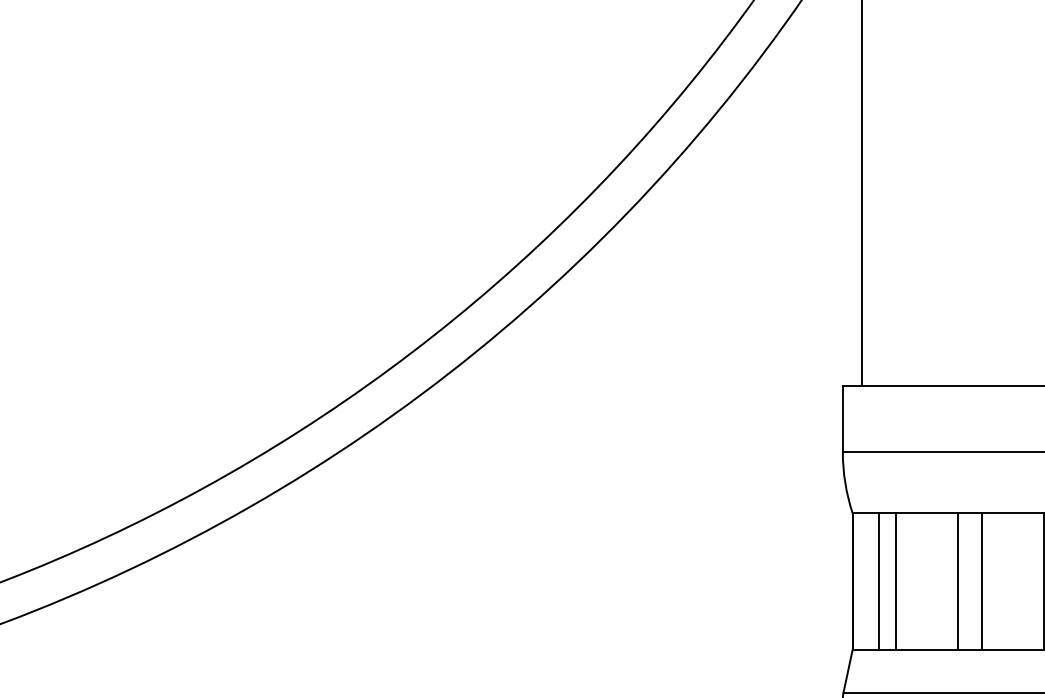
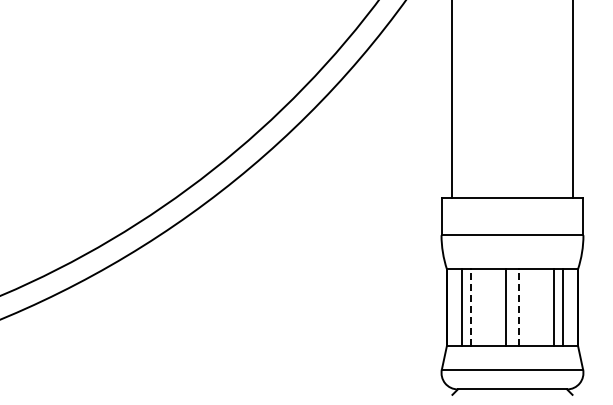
line: (896, 581) -> (471, 307), solid -> dashed
line: (982, 581) -> (519, 307), solid -> dashed

